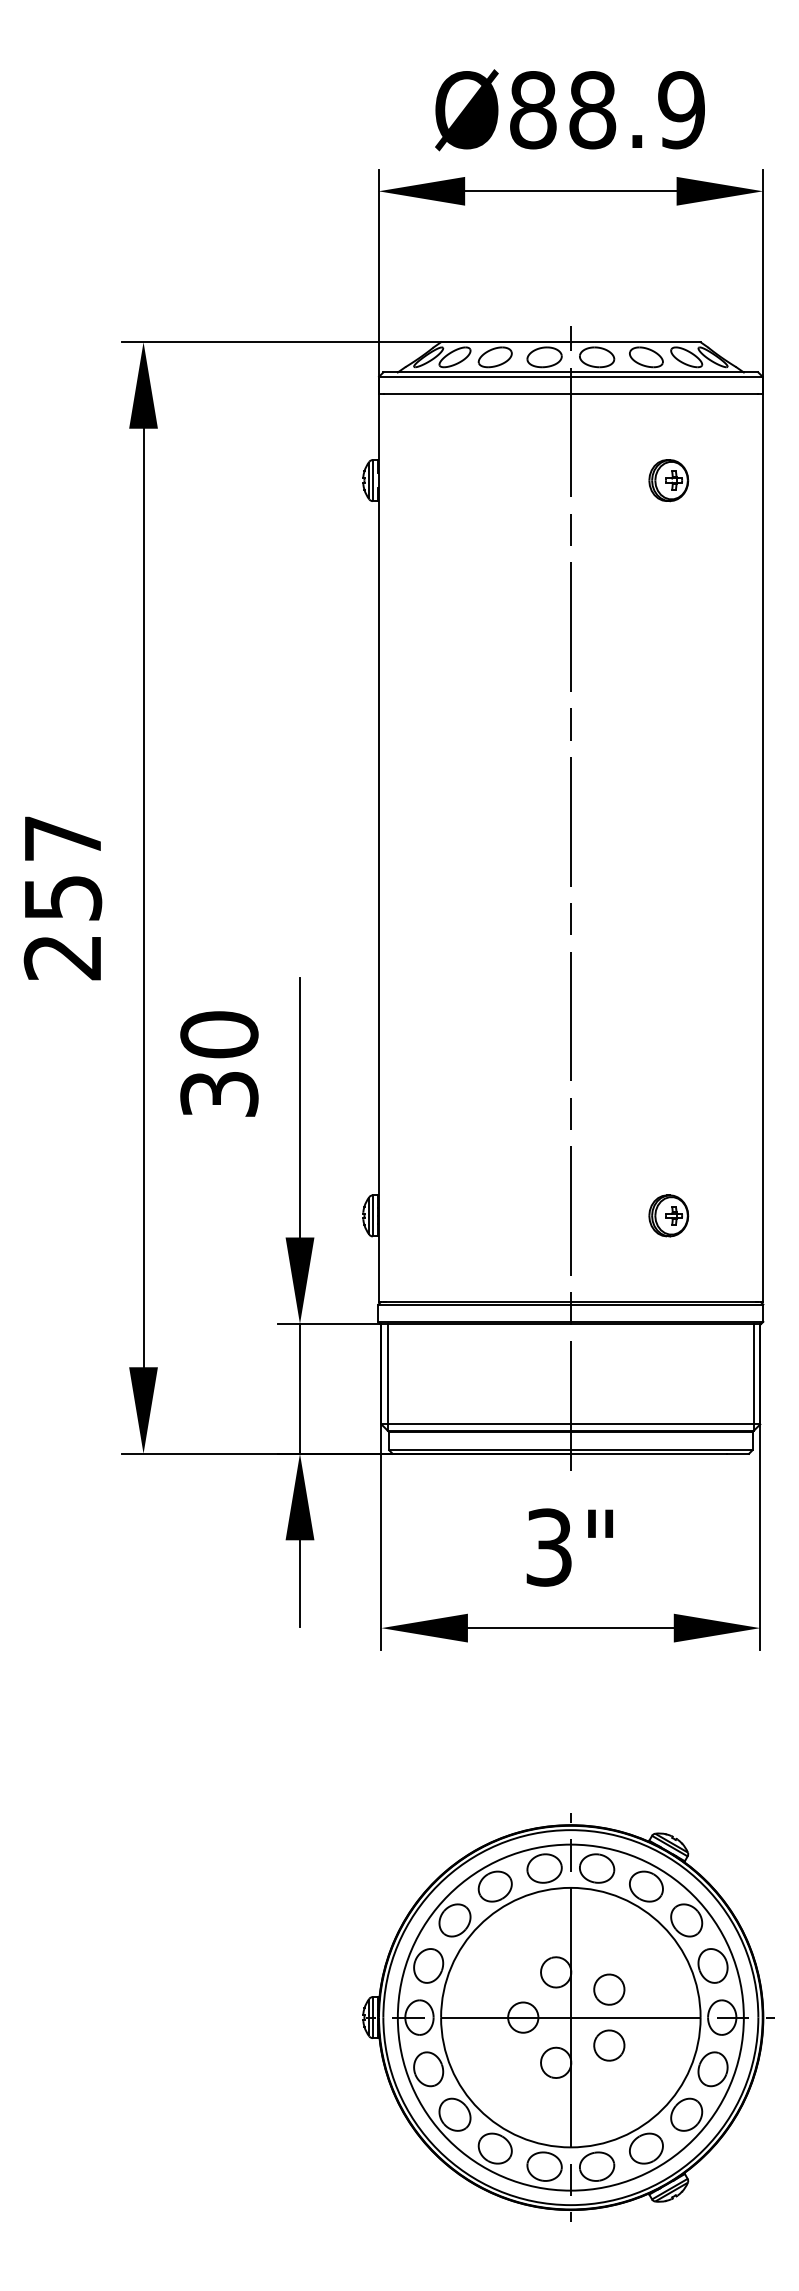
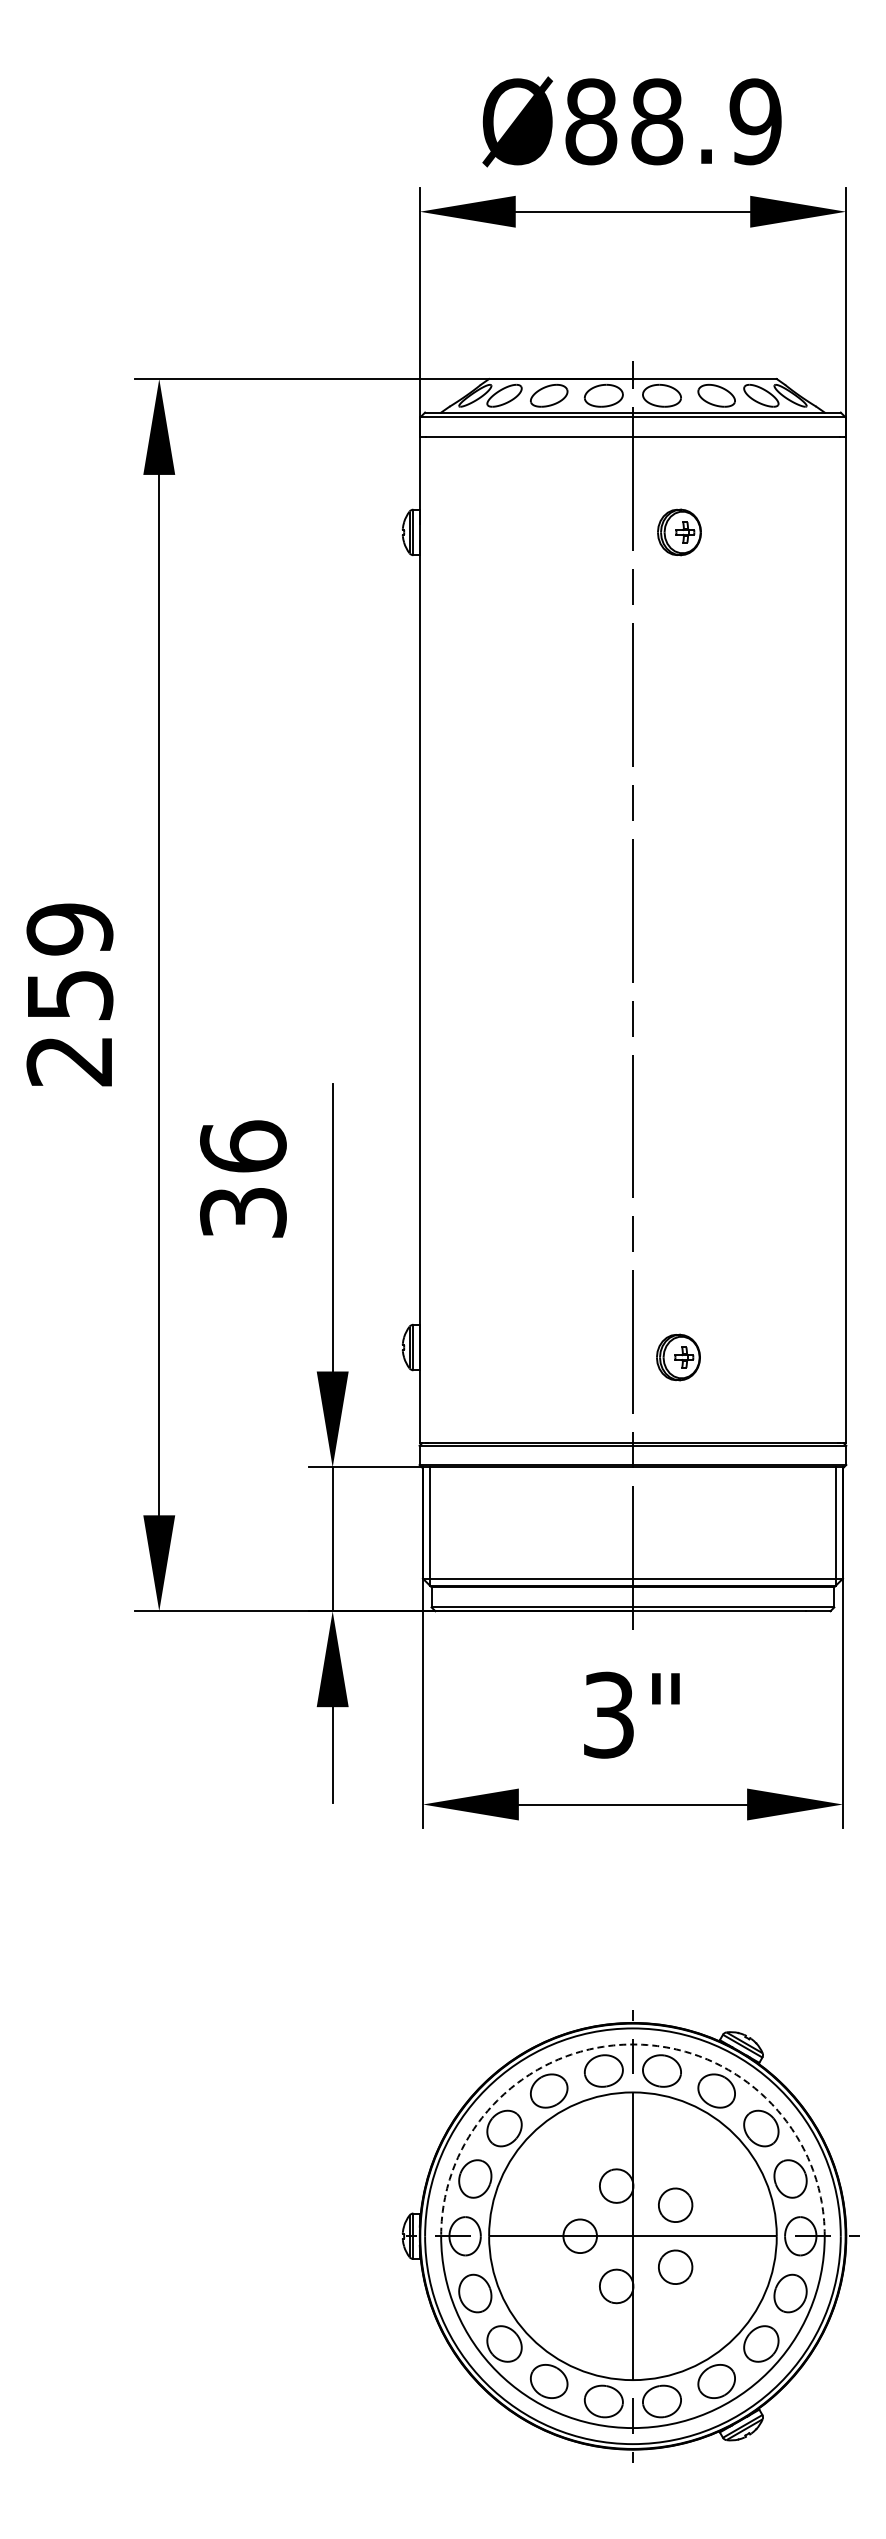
part: (668, 480) -> (679, 532), moved
text: (62, 838) -> (69, 929), 257 -> 259
text: (219, 1034) -> (243, 1146), 30 -> 36
part: (668, 1215) -> (678, 1357), moved
arc: (570, 1844) -> (632, 2044), solid -> dashed

